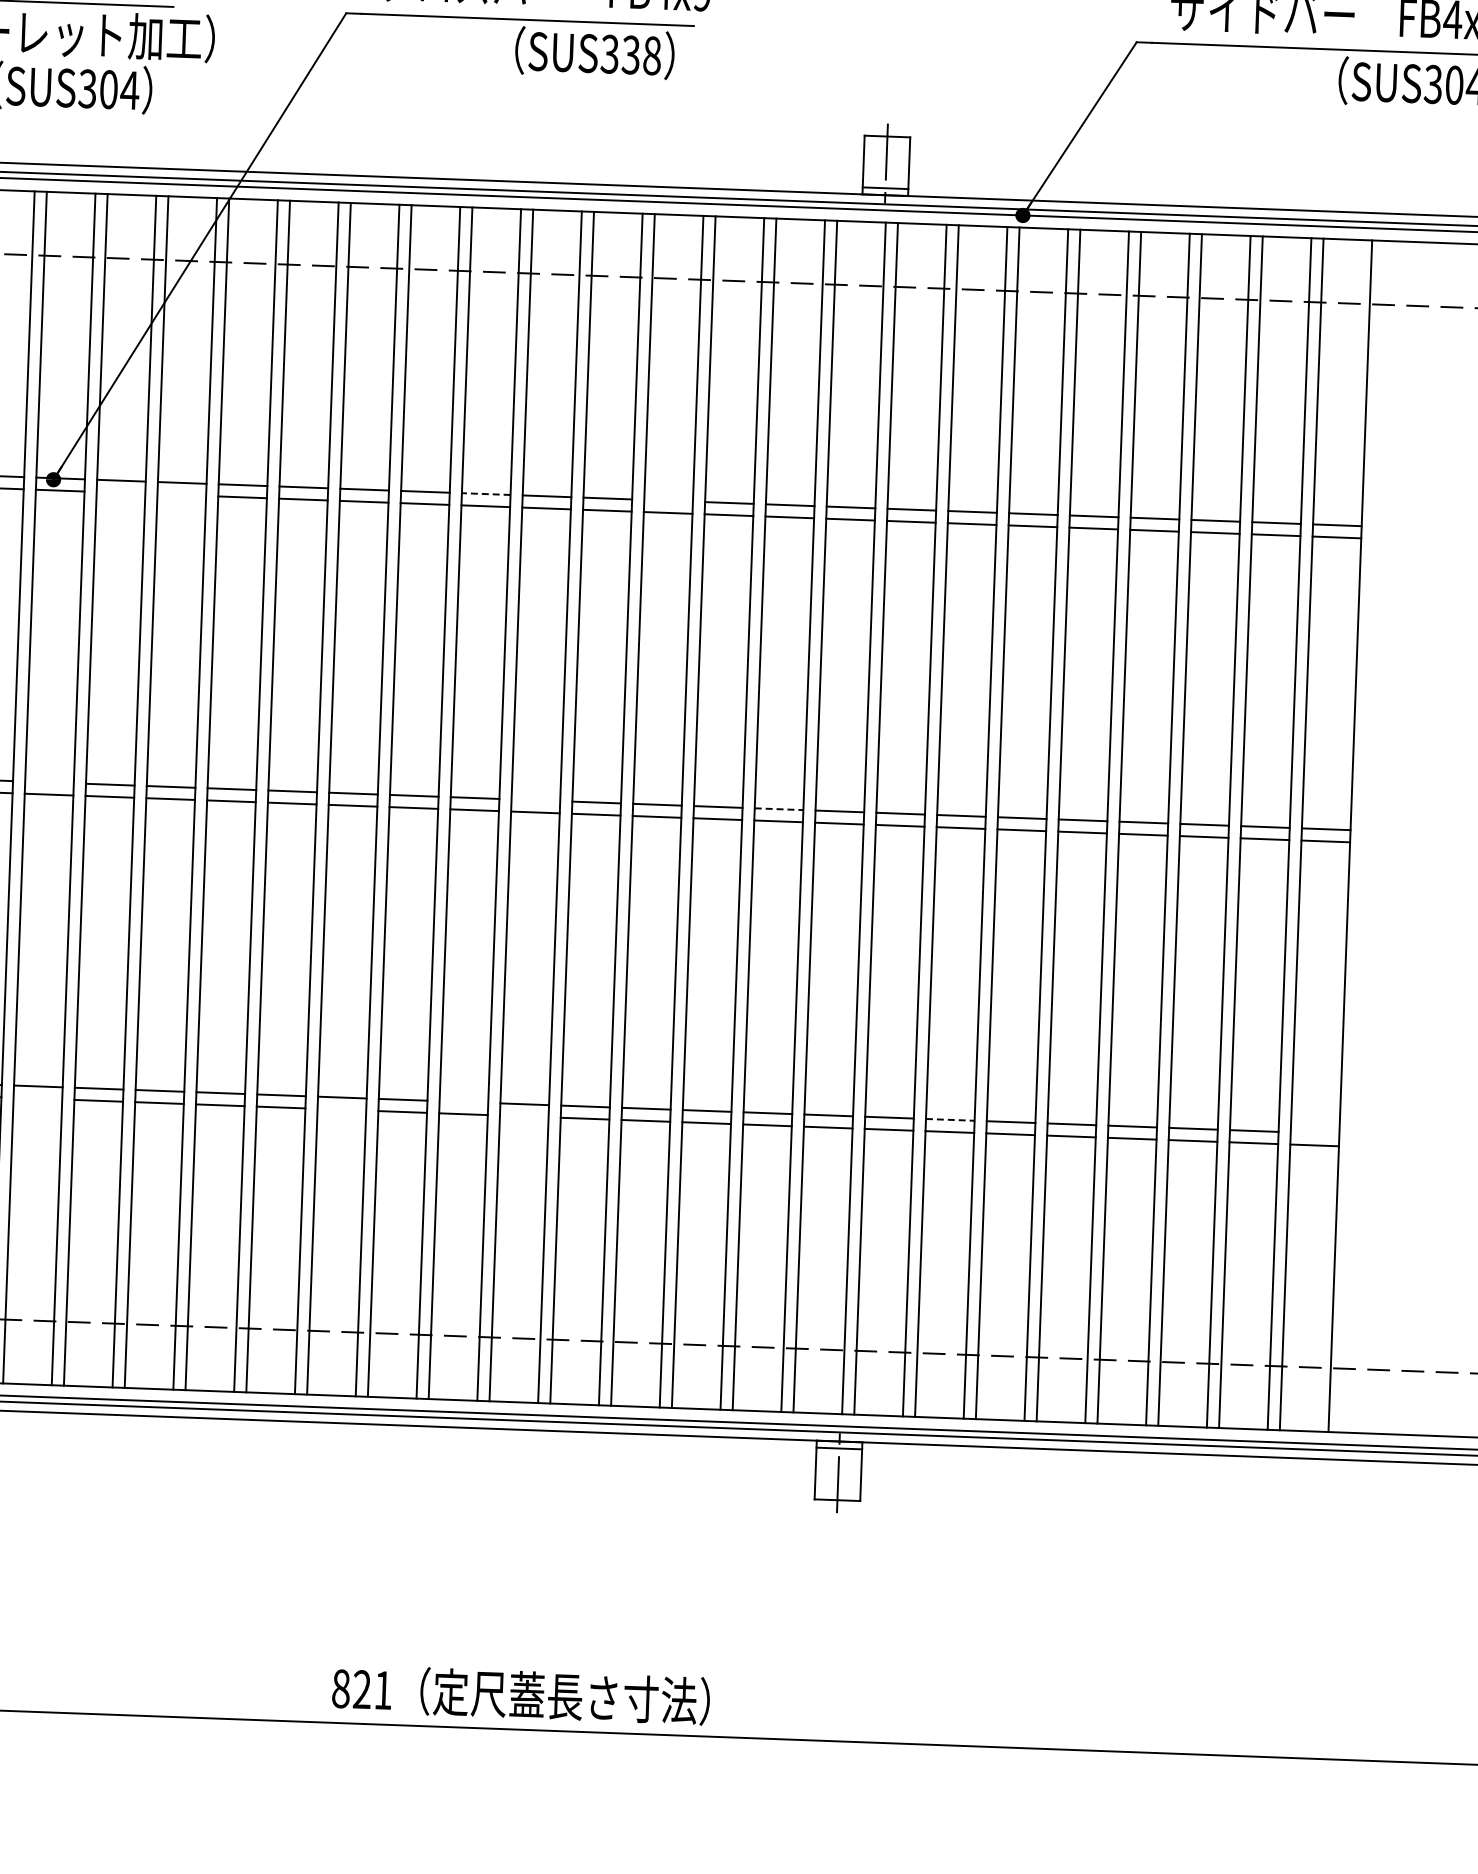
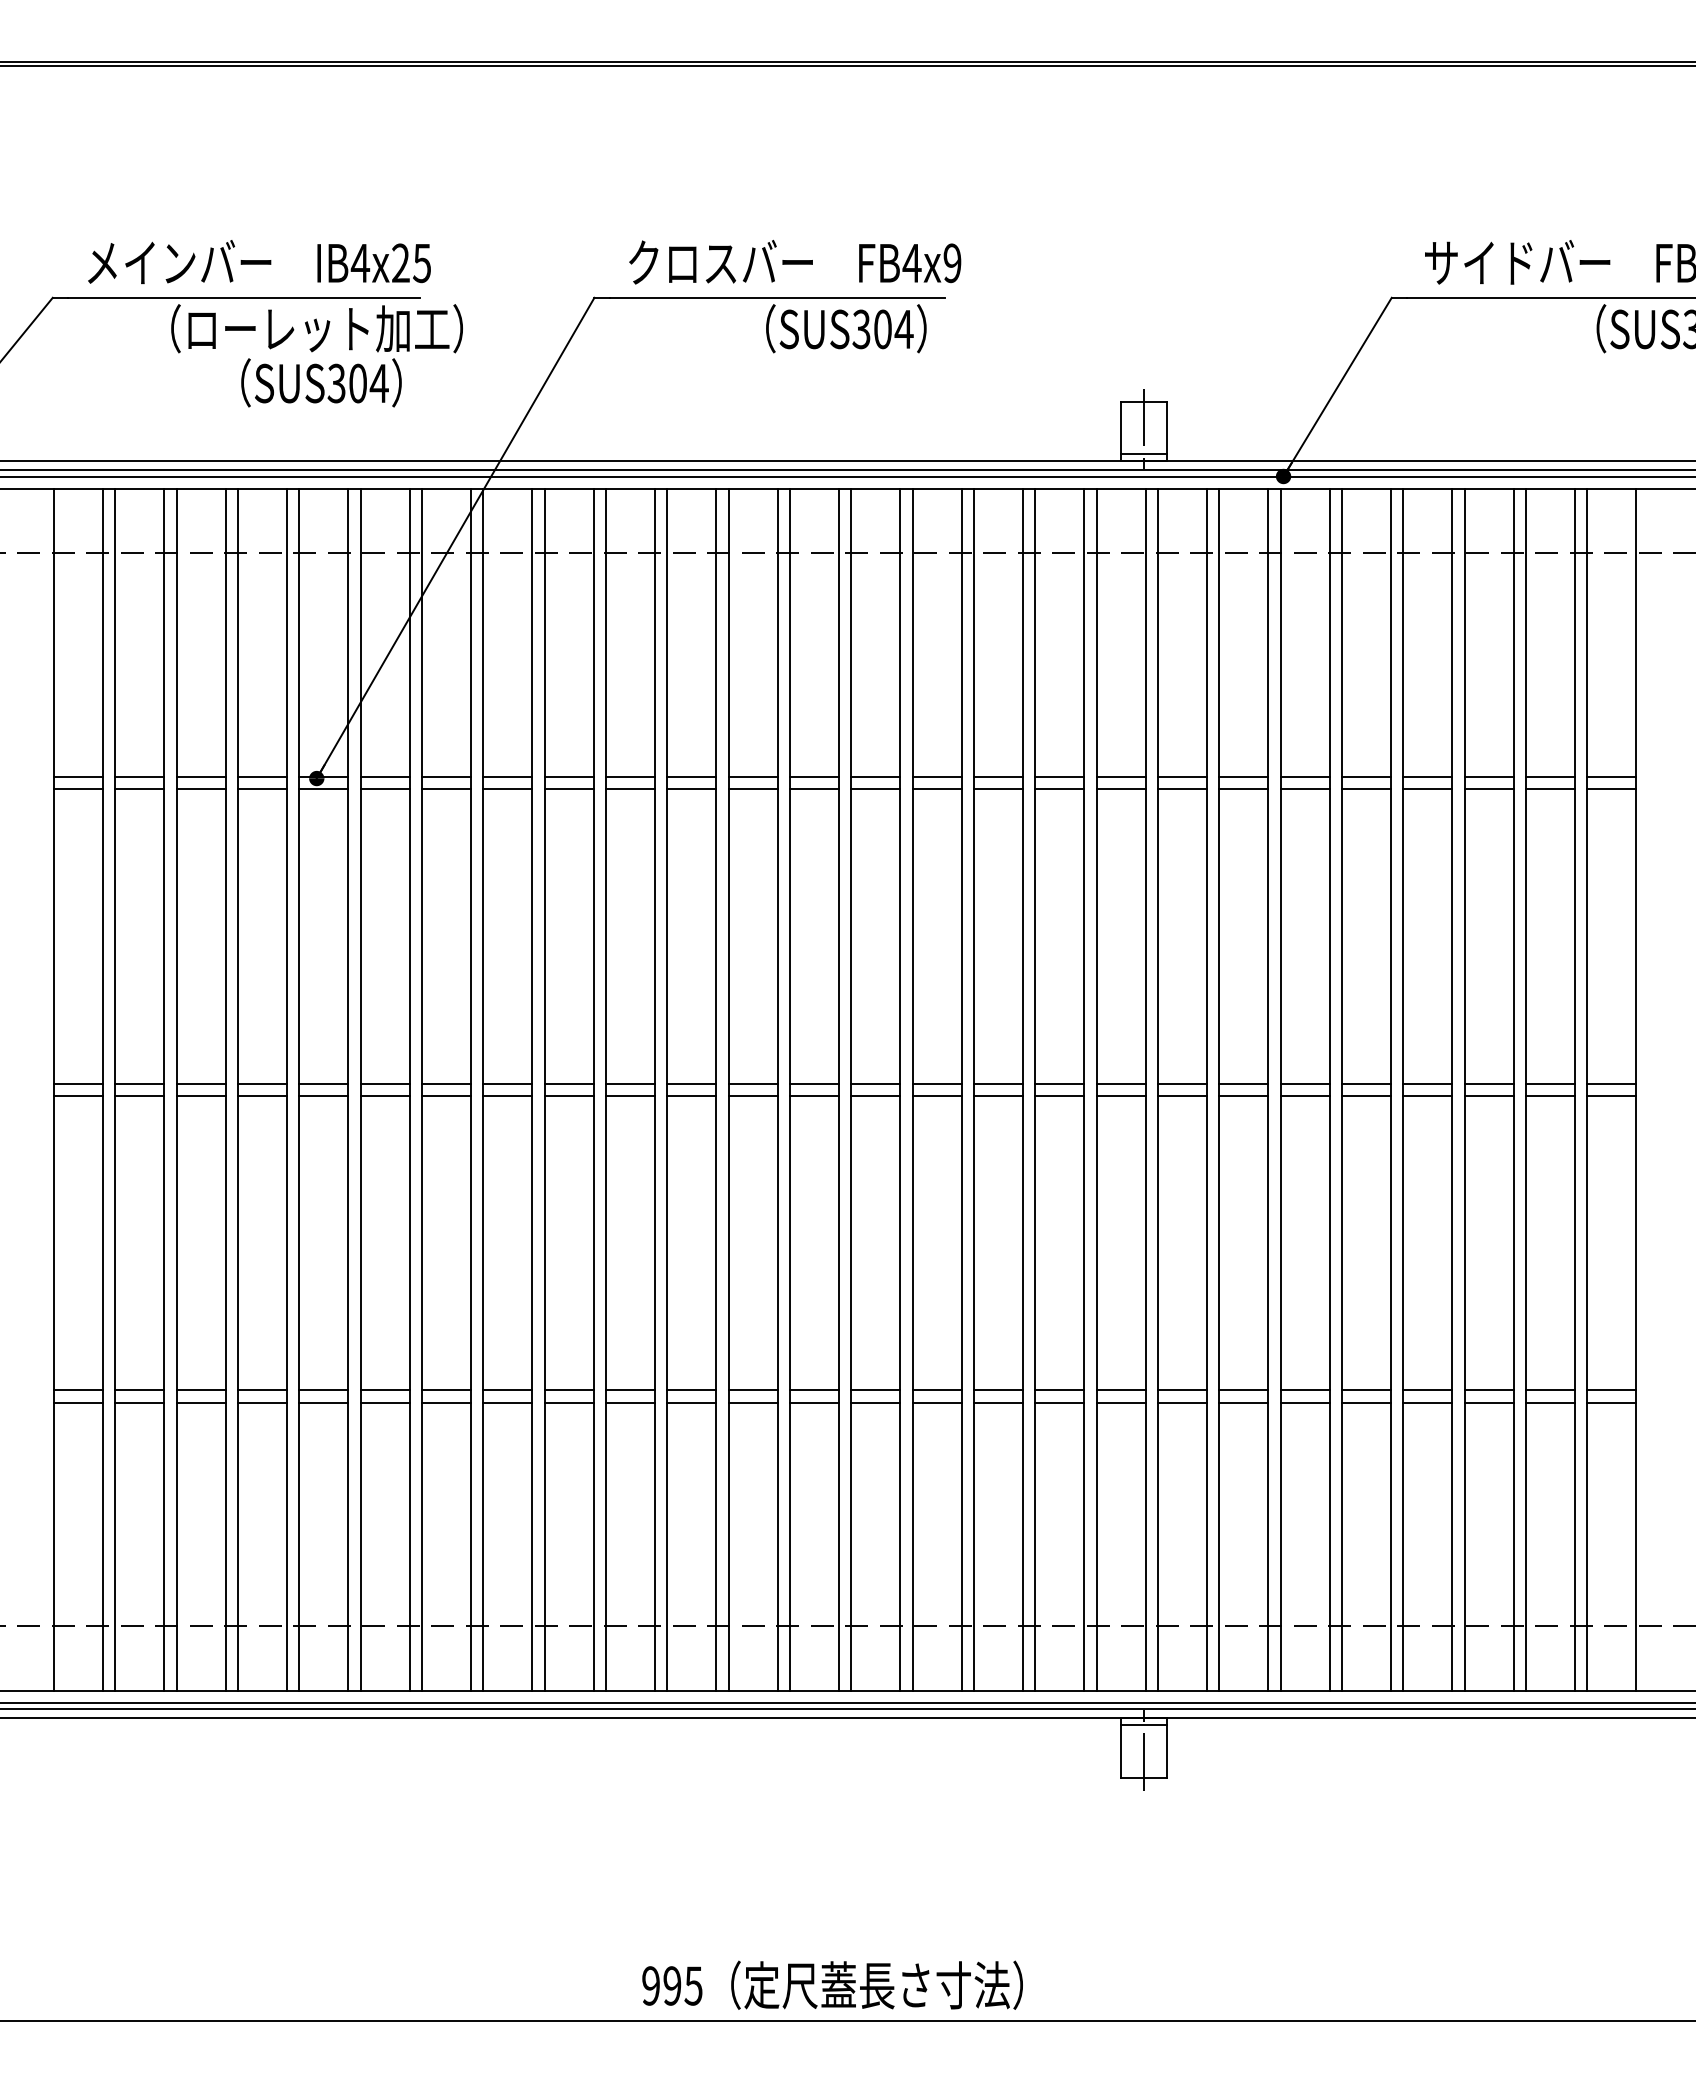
text: (641, 55) -> (893, 329), SUS338 -> SUS304
line: (120, 493) -> (384, 789), added
line: (486, 494) -> (753, 777), dashed -> solid
line: (181, 495) -> (446, 789), added
line: (667, 501) -> (936, 777), added
line: (49, 782) -> (323, 1083), added
line: (535, 800) -> (814, 1083), added
line: (778, 809) -> (1059, 1083), dashed -> solid
line: (37, 1098) -> (323, 1402), added
line: (463, 1102) -> (752, 1390), added
line: (341, 1109) -> (630, 1402), added
line: (524, 1116) -> (814, 1402), added
line: (950, 1120) -> (1243, 1390), dashed -> solid
line: (1314, 1133) -> (1611, 1390), added
text: (362, 1689) -> (672, 1985), 821 -> 995

